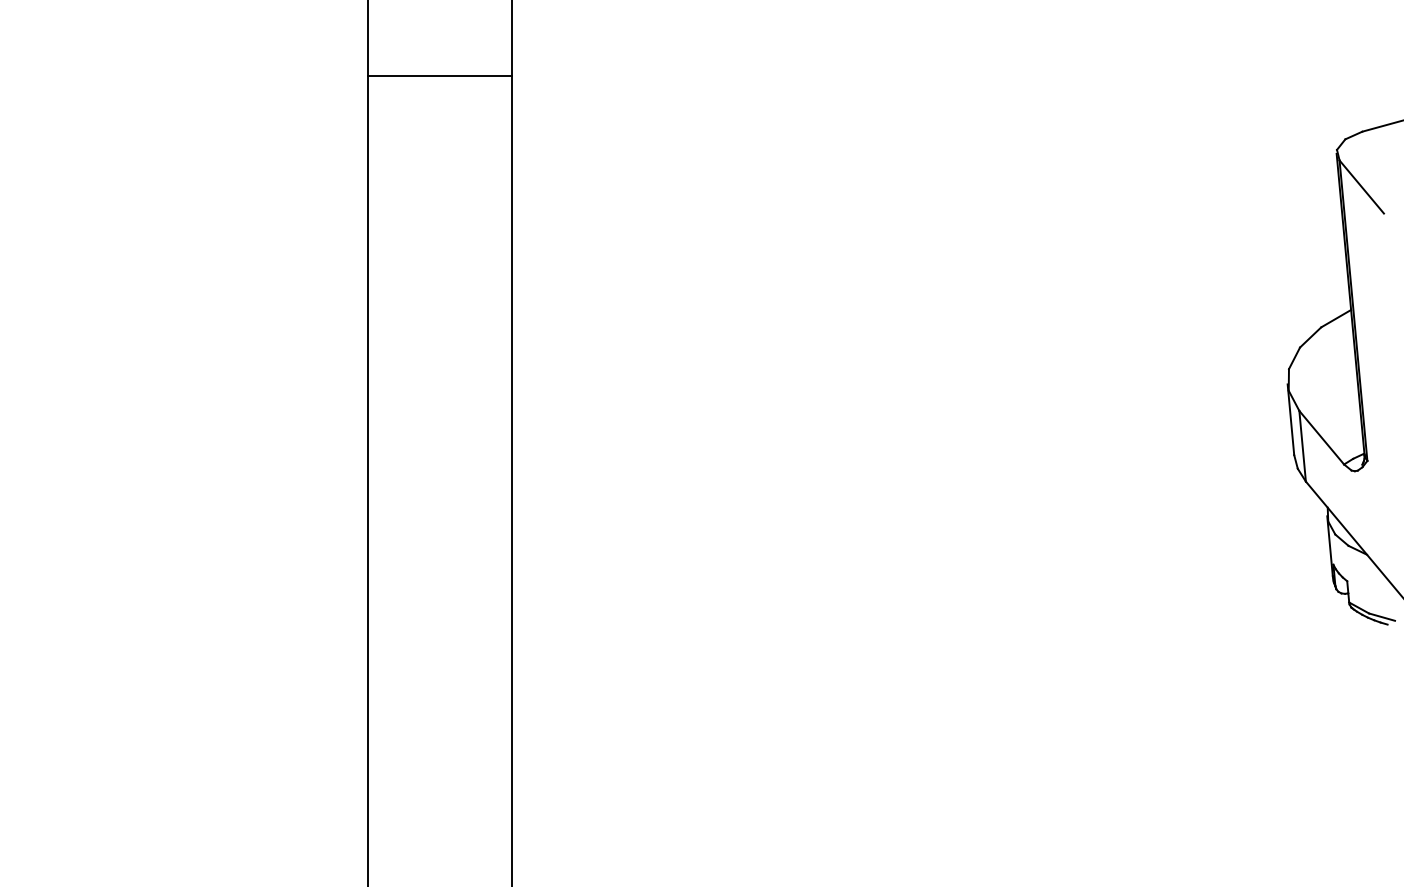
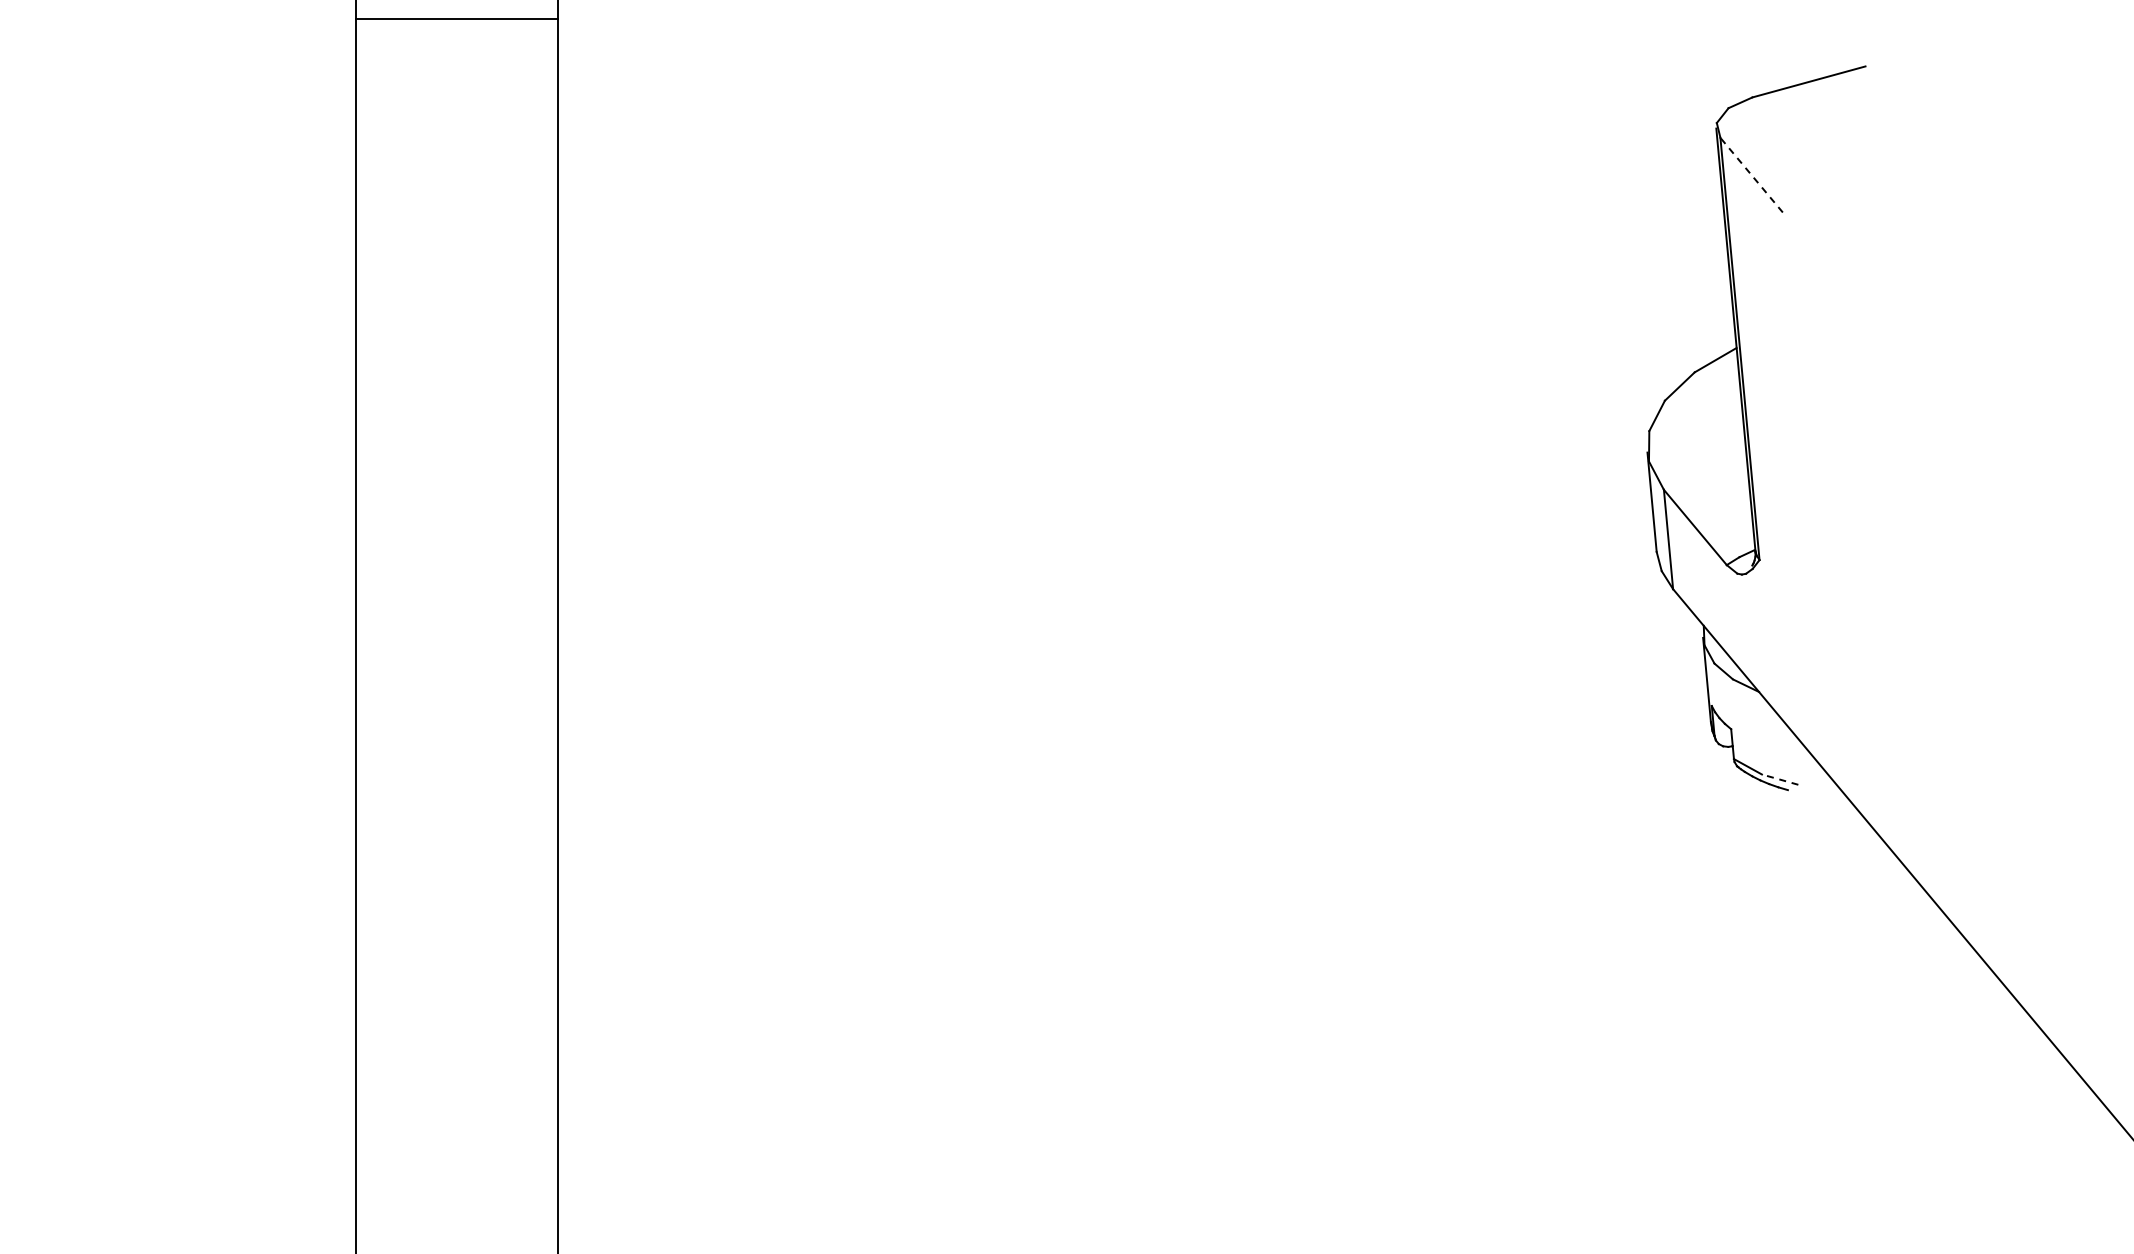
line: (1361, 187) -> (1751, 175), solid -> dashed
line: (1382, 617) -> (1780, 779), solid -> dashed

